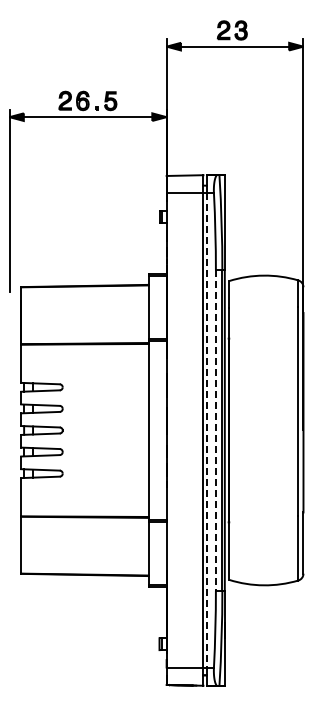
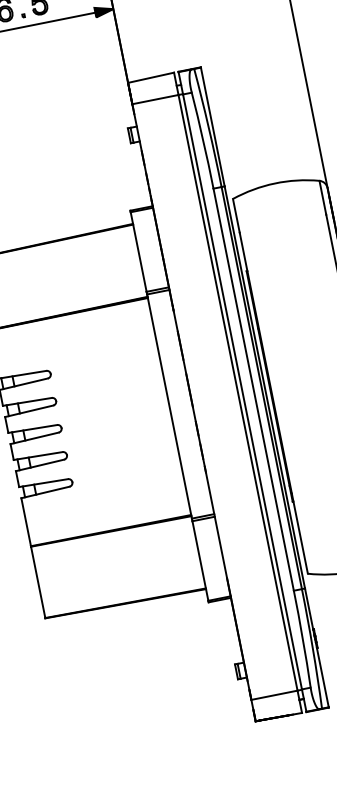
line: (207, 430) -> (243, 391), dashed -> solid
line: (215, 430) -> (253, 389), dashed -> solid

